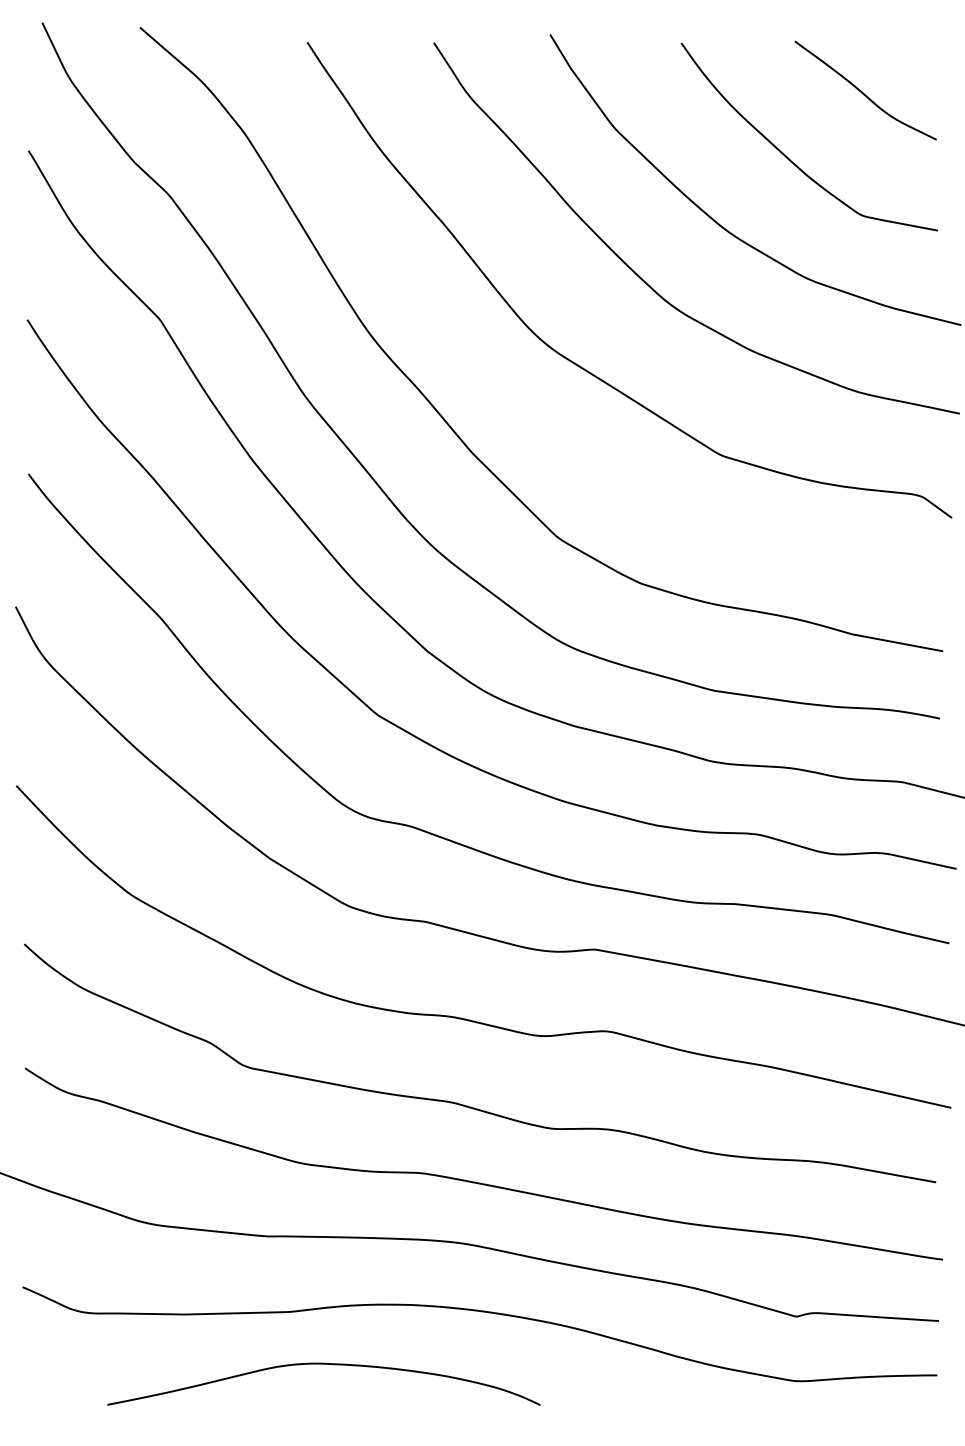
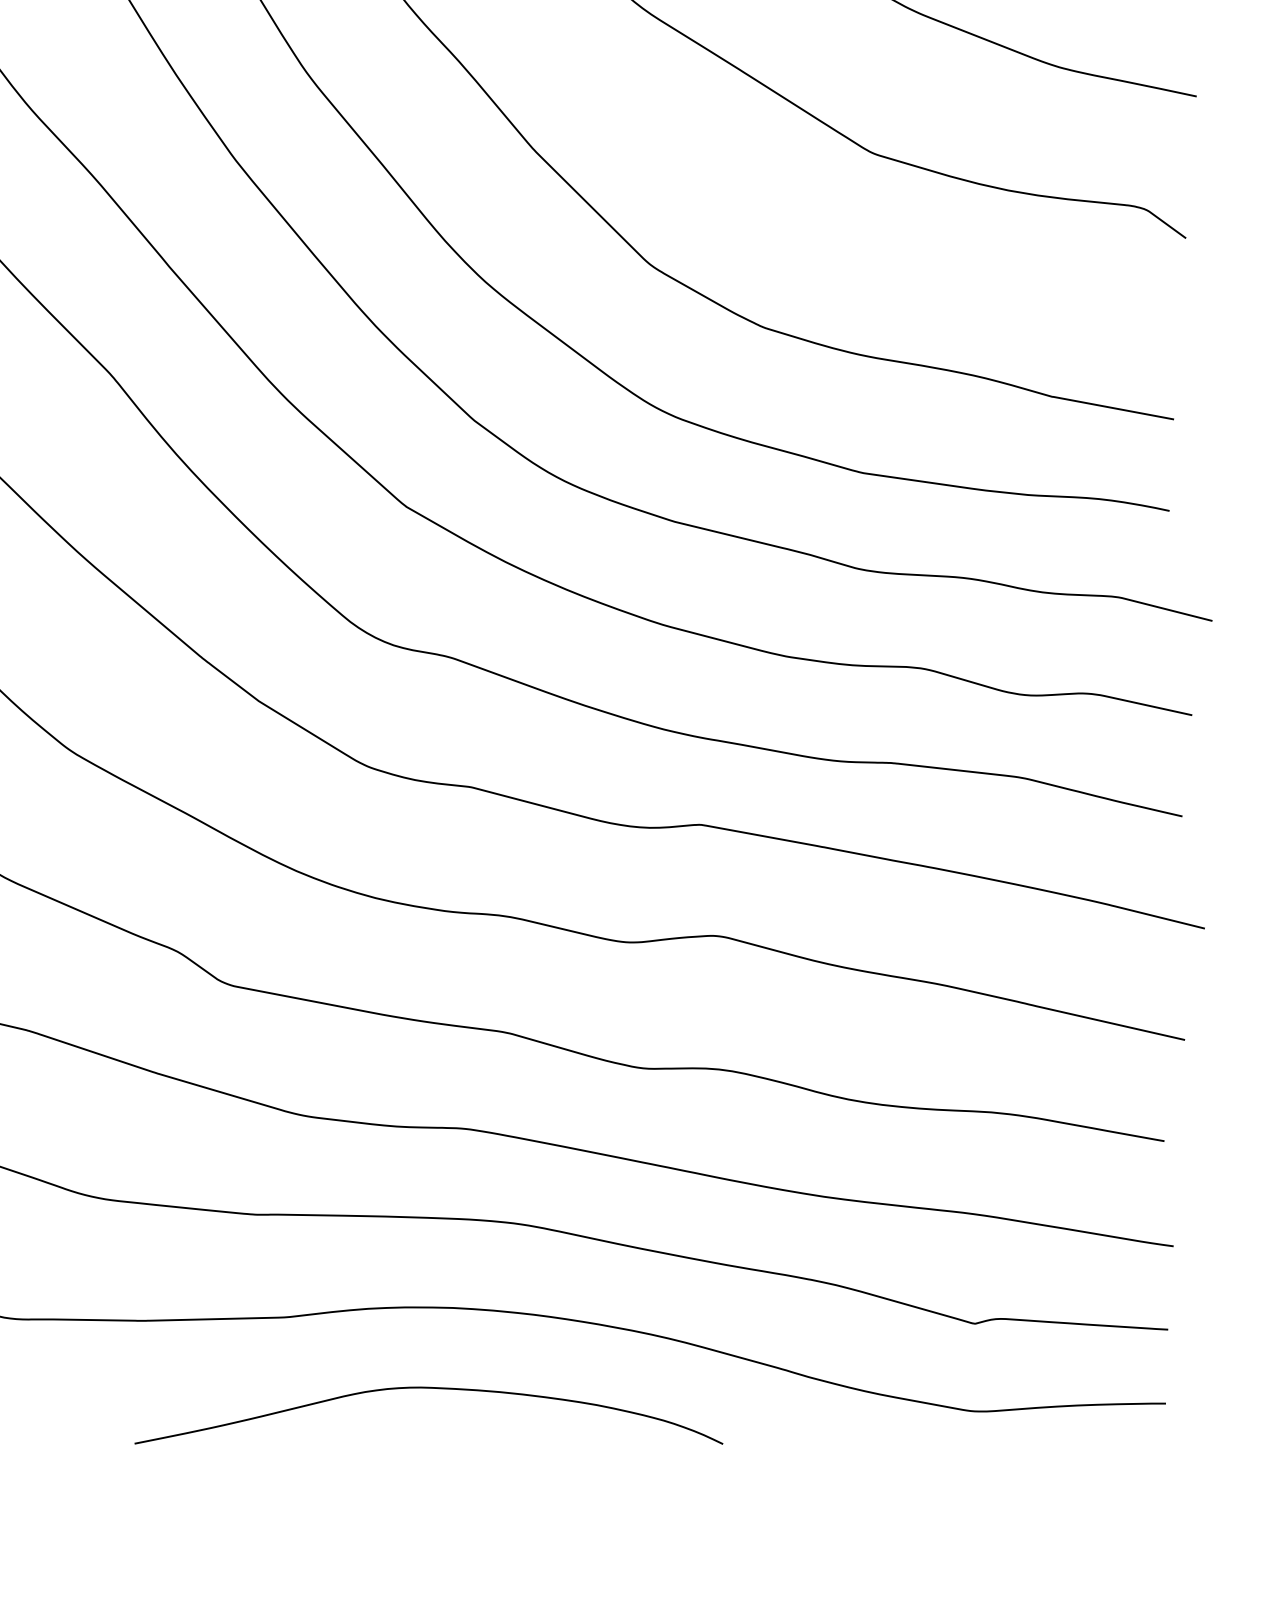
curve: (323, 1364) -> (428, 1388), moved

